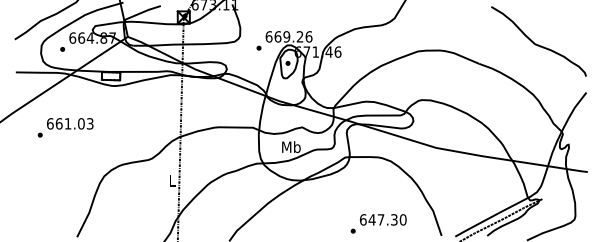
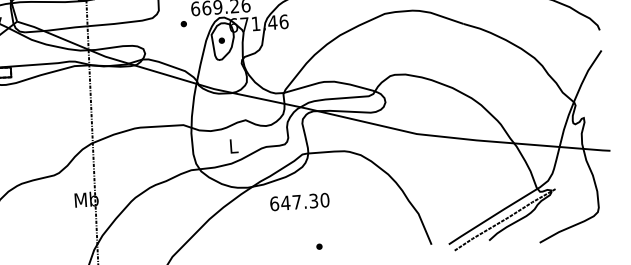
text: (291, 146) -> (233, 145), Mb -> L
text: (172, 180) -> (86, 199), L -> Mb
text: (383, 219) -> (300, 201), moved

